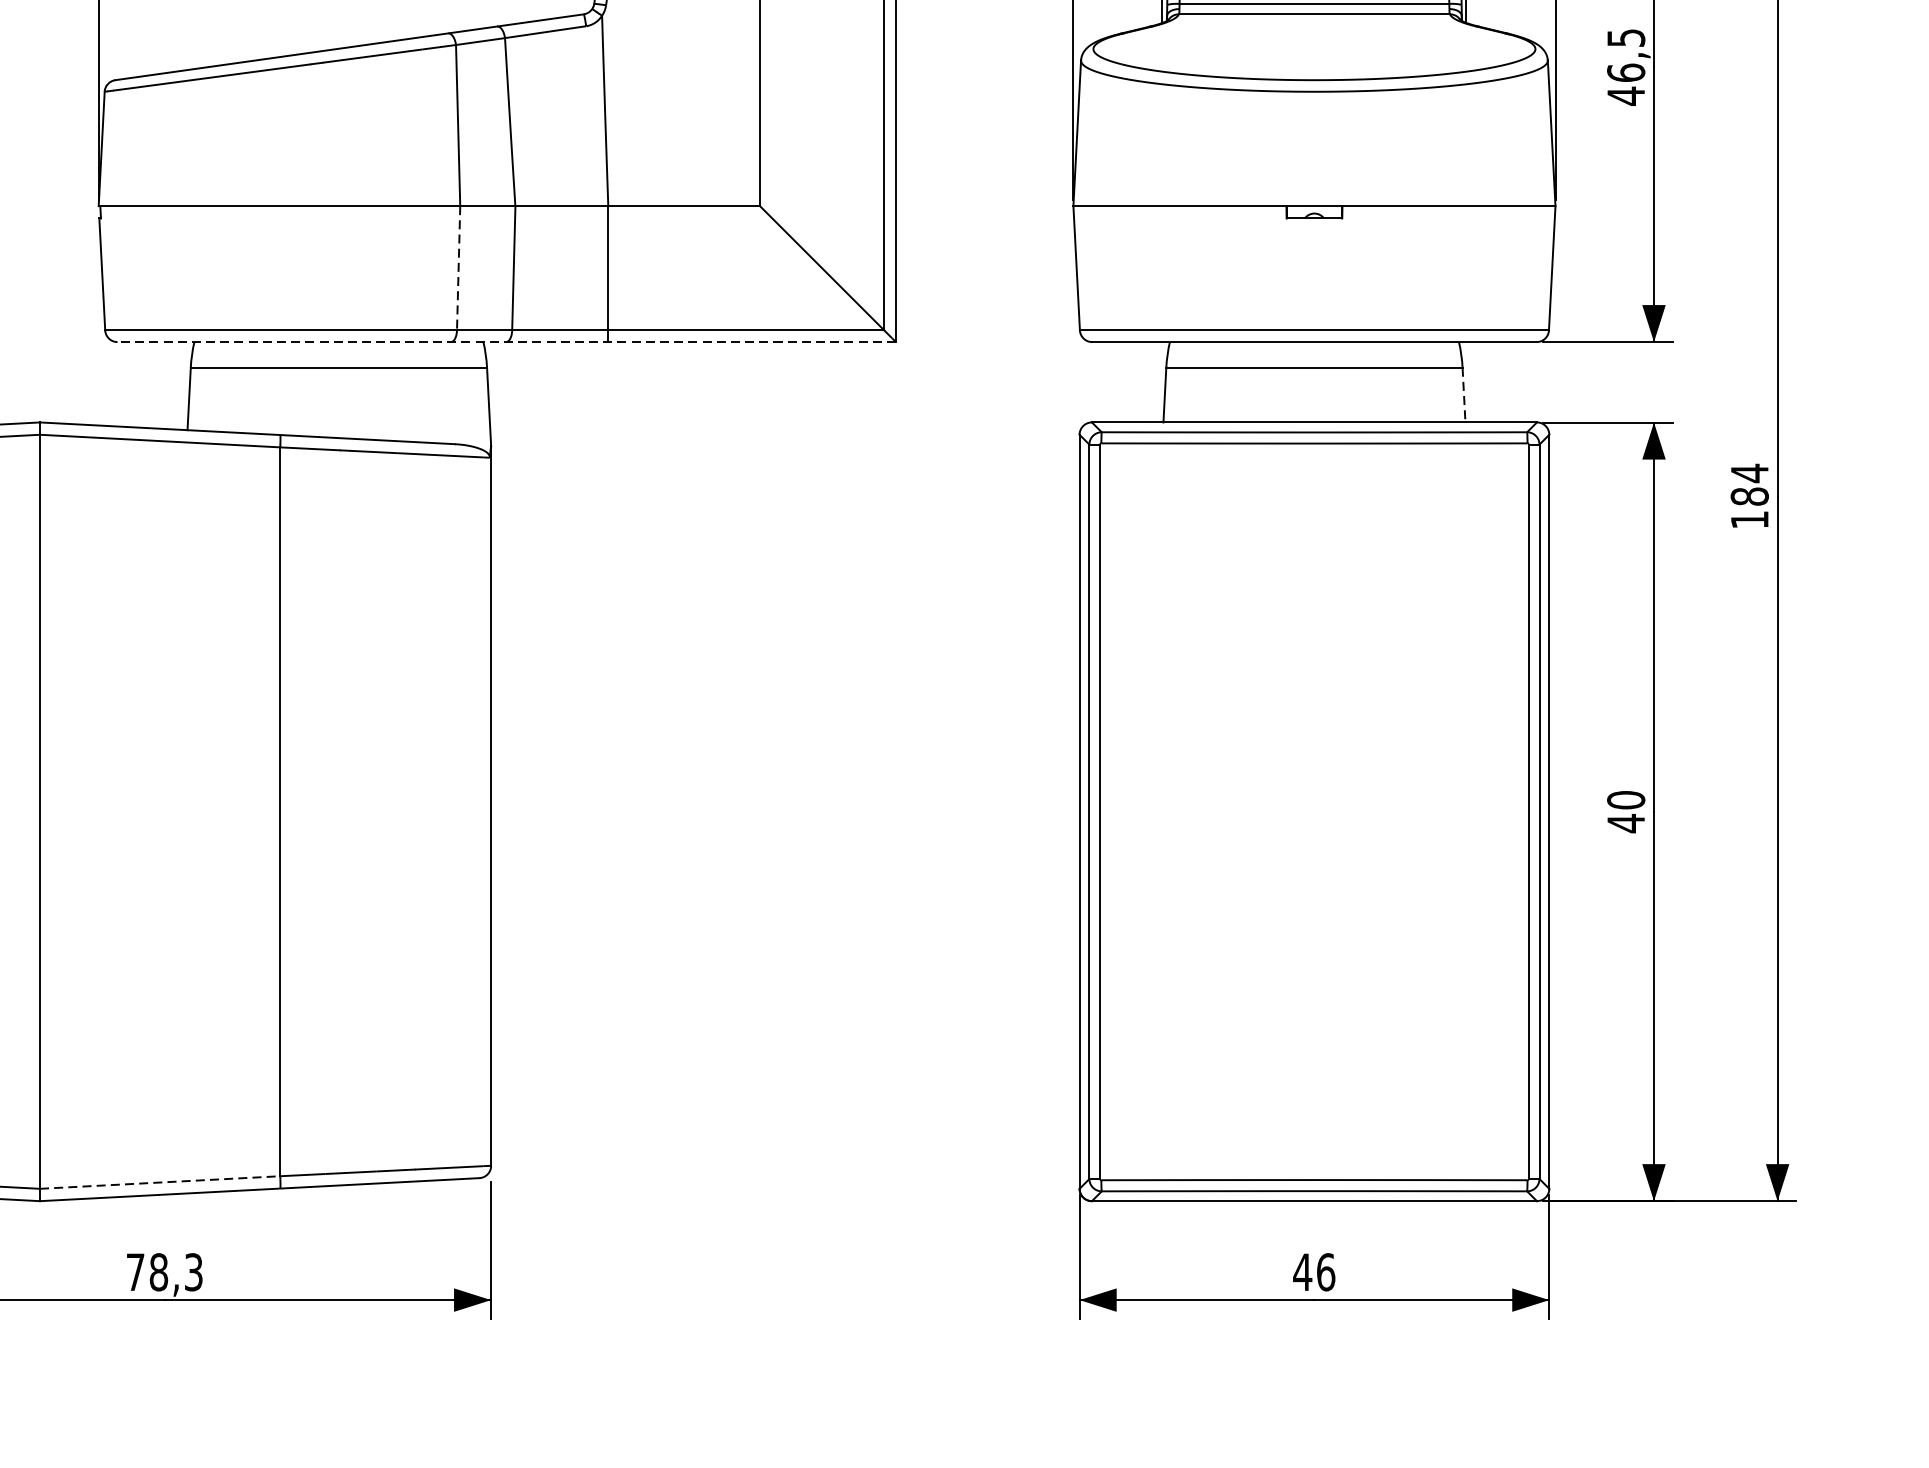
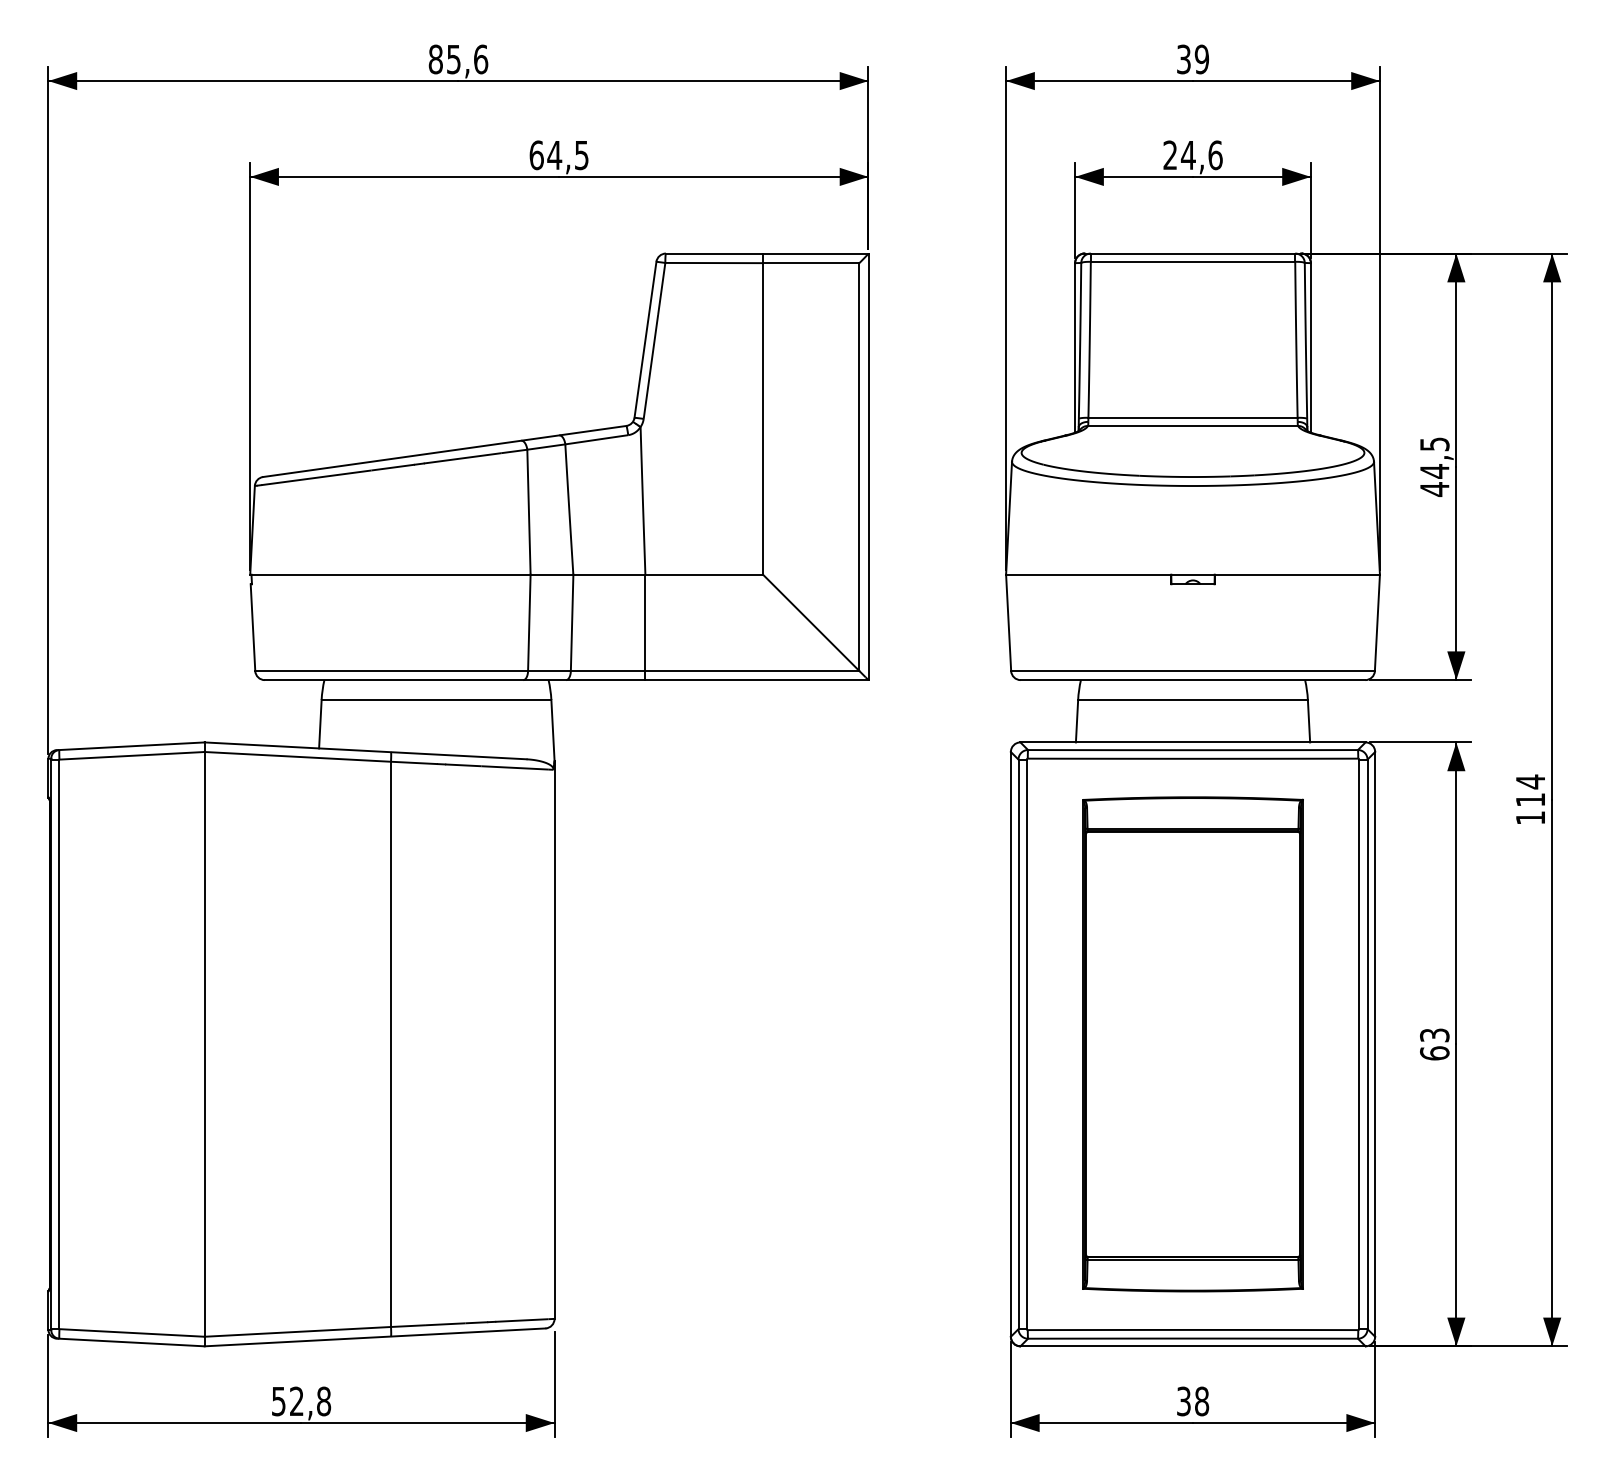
text: (1625, 73) -> (1434, 471), 46,5 -> 44,5
line: (458, 269) -> (529, 623), dashed -> solid
line: (506, 342) -> (566, 680), dashed -> solid
line: (1464, 395) -> (1309, 721), dashed -> solid
text: (1749, 496) -> (1530, 799), 184 -> 114
part: (1313, 811) -> (1192, 1044), added
text: (1625, 811) -> (1434, 1044), 40 -> 63
line: (160, 1182) -> (298, 1331), dashed -> solid
text: (164, 1272) -> (301, 1401), 78,3 -> 52,8
text: (1313, 1272) -> (1192, 1401), 46 -> 38

